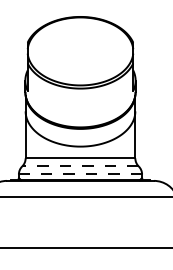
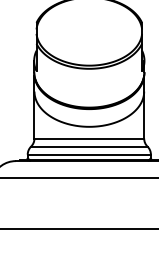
line: (80, 166) -> (89, 146), dashed -> solid
line: (80, 174) -> (89, 154), dashed -> solid

